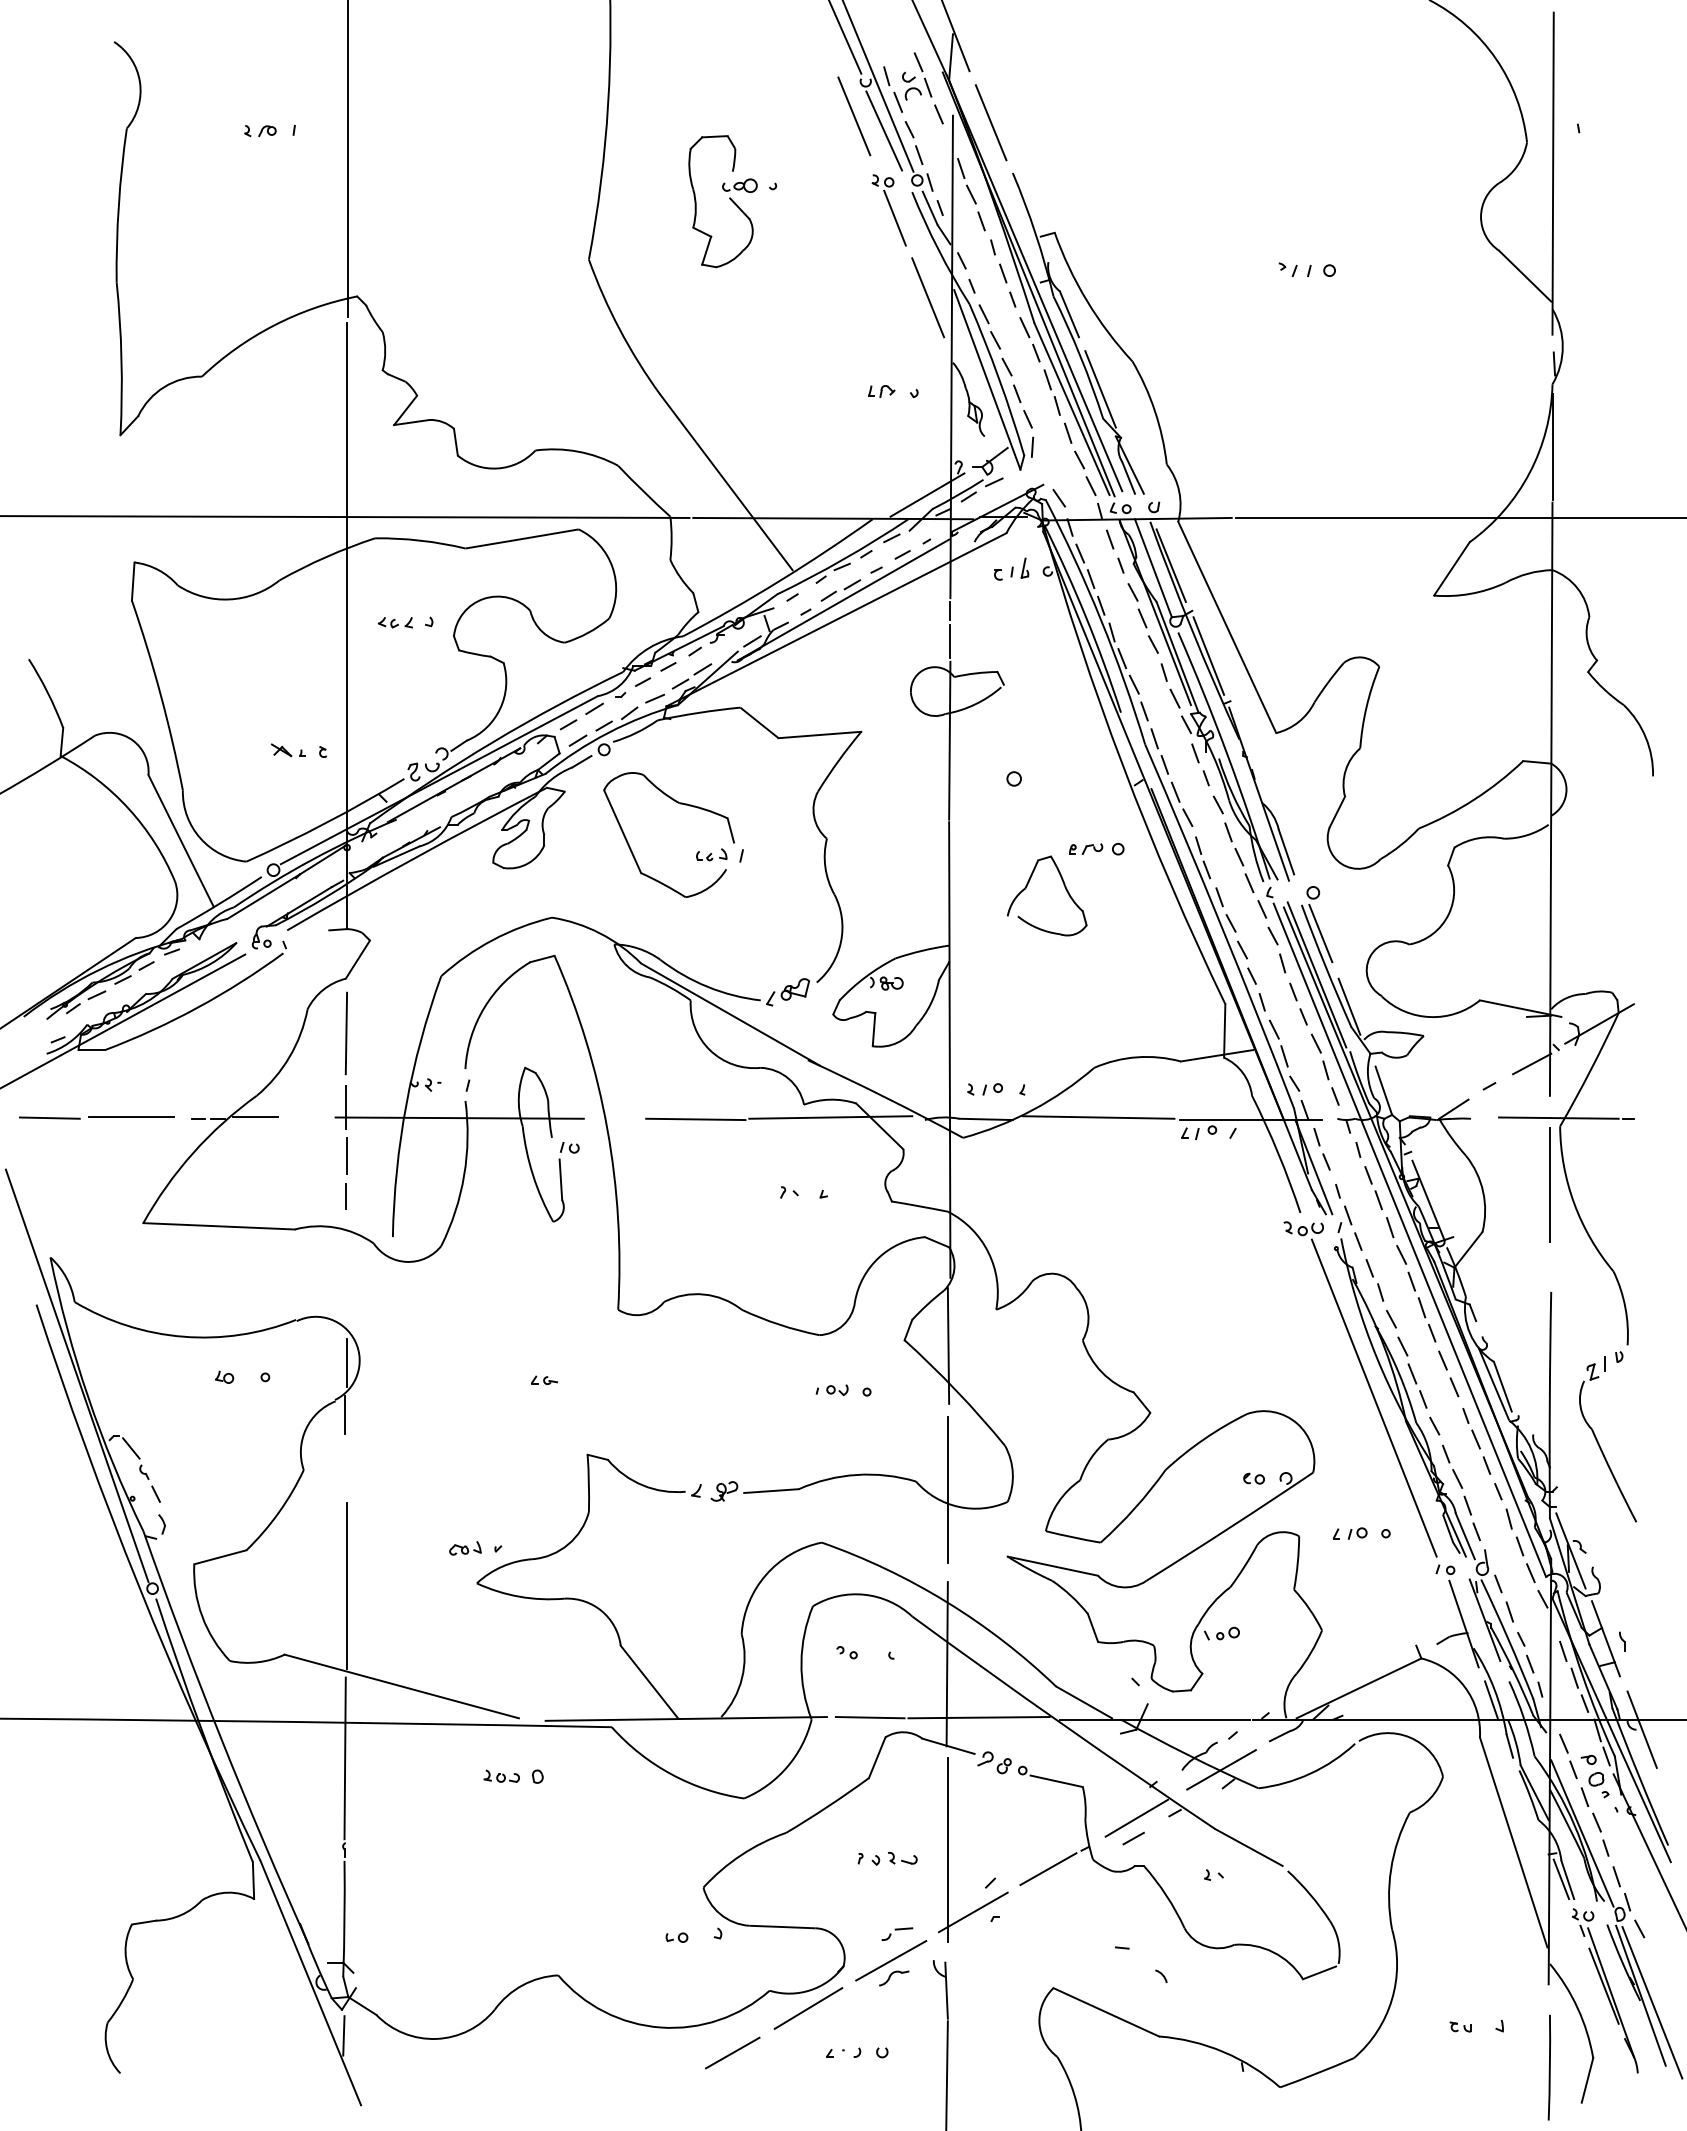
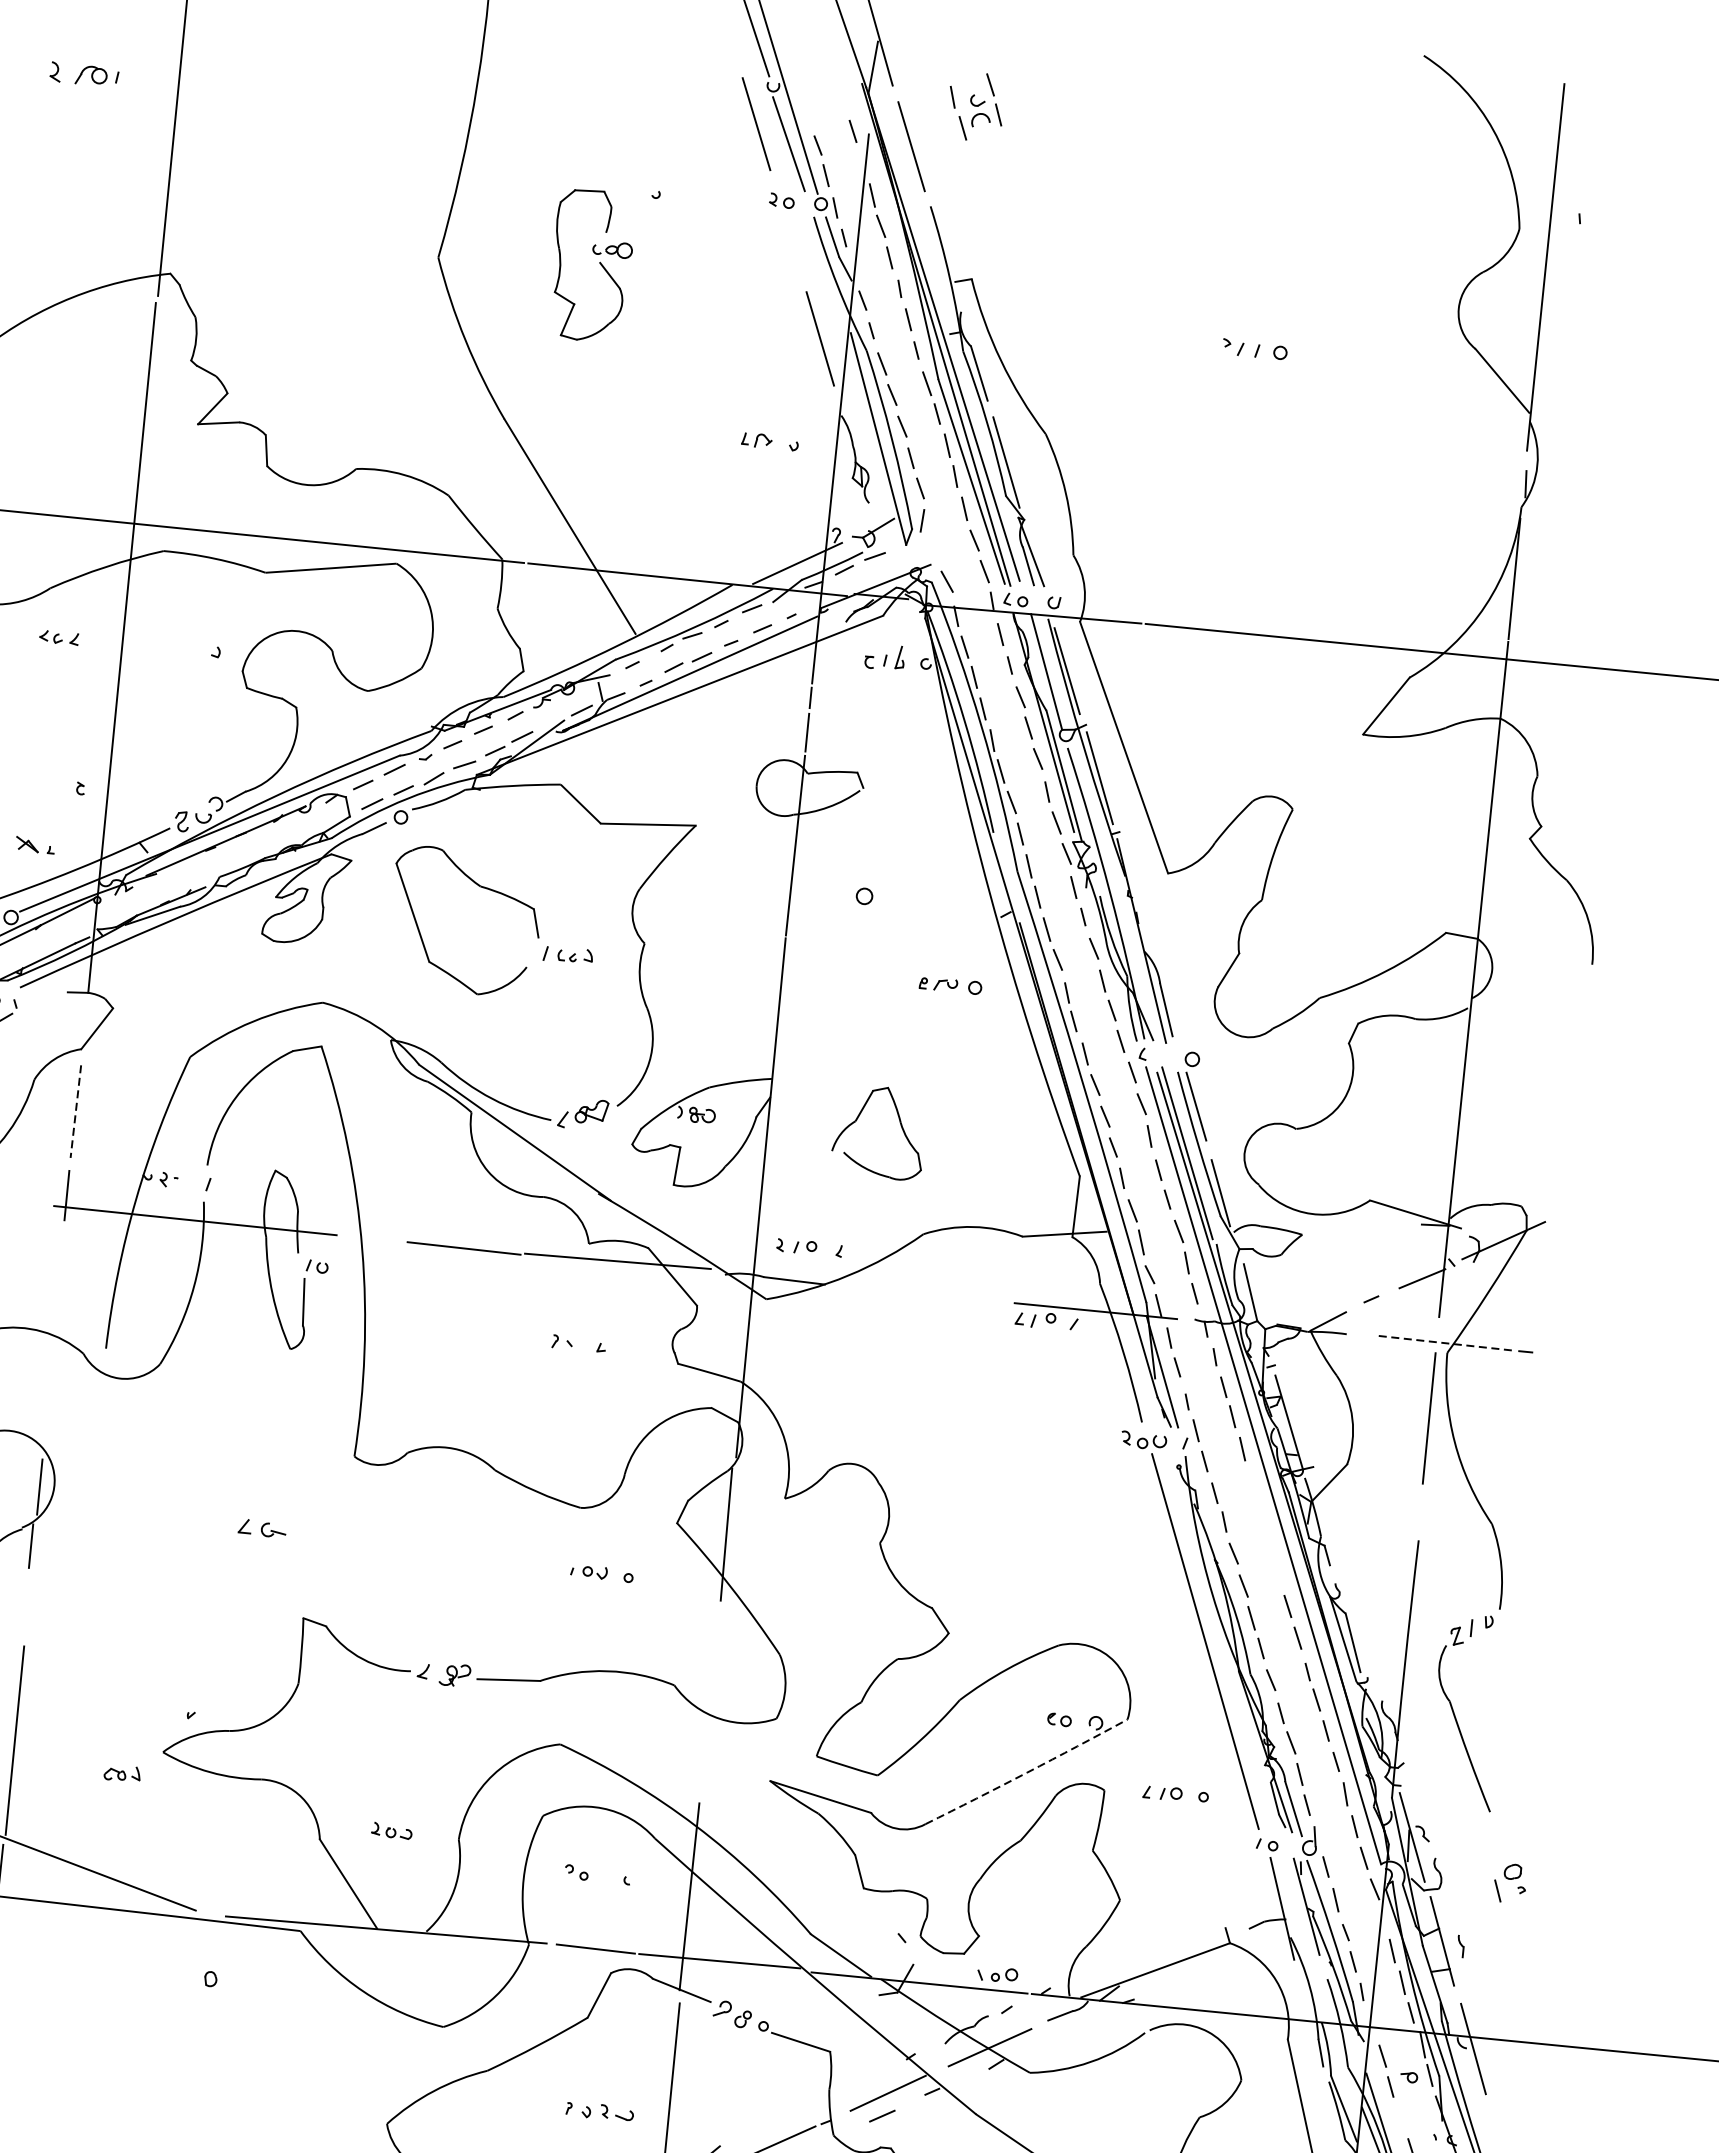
part: (907, 82) -> (975, 106), moved
part: (260, 131) -> (78, 75), size x1.6
part: (729, 199) -> (599, 264), moved
line: (894, 217) -> (790, 243), removed
part: (395, 622) -> (59, 637), moved
part: (287, 750) -> (34, 845), moved
part: (711, 854) -> (575, 954), moved
part: (1064, 887) -> (900, 1124), moved
line: (346, 1033) -> (75, 1111), solid -> dashed
line: (1098, 1117) -> (922, 1291), removed
line: (1558, 1118) -> (1446, 1343), solid -> dashed
line: (347, 1155) -> (63, 1250), removed
line: (345, 1196) -> (56, 1297), removed
part: (1416, 1293) -> (1265, 1527), removed
part: (544, 1379) -> (262, 1527), size x1.6
line: (947, 1489) -> (709, 1697), removed
arc: (1230, 1527) -> (1027, 1772), solid -> dashed
part: (465, 1548) -> (122, 1773), moved
part: (1221, 1633) -> (997, 1974), moved
line: (1491, 1699) -> (1305, 1997), removed
part: (501, 1775) -> (391, 1830), moved
part: (1594, 1789) -> (1509, 1883), moved

